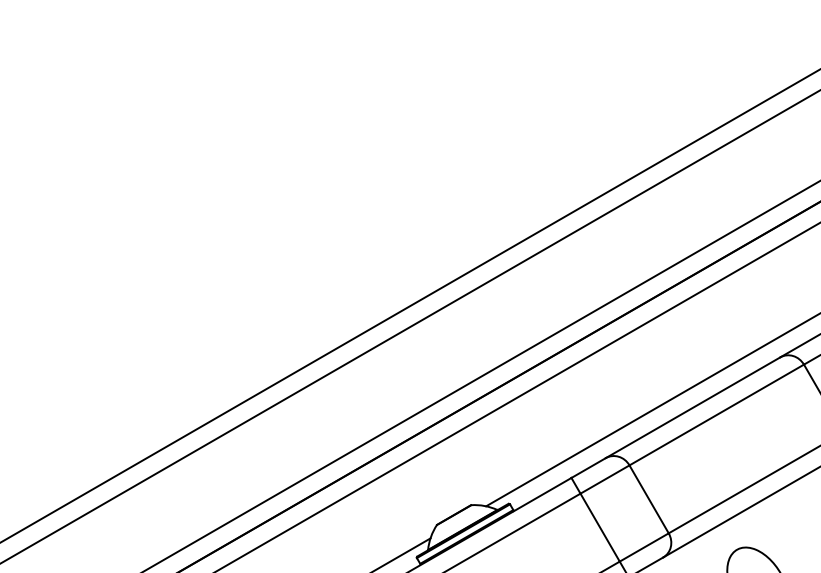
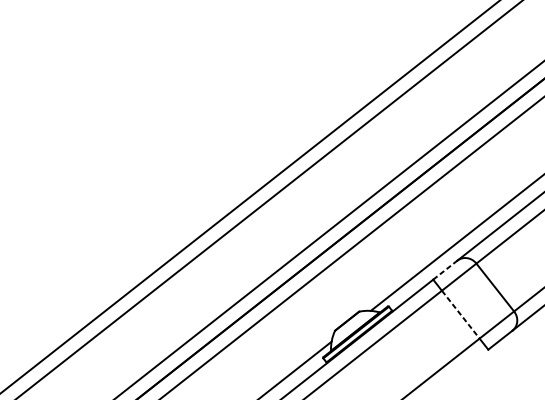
line: (588, 468) -> (445, 270), solid -> dashed
line: (600, 528) -> (461, 315), solid -> dashed

